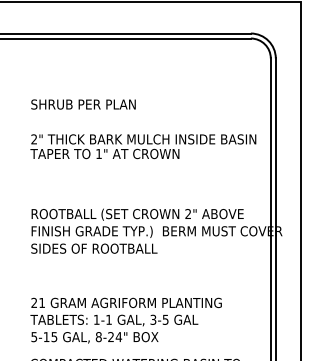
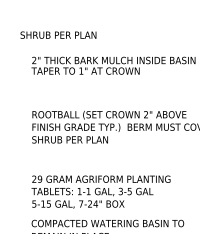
text: (83, 104) -> (58, 35), moved
text: (98, 248) -> (80, 139), SIDES OF ROOTBALL -> SHRUB PER PLAN
text: (42, 302) -> (40, 178), 21 -> 29
text: (98, 337) -> (80, 204), 8-24" -> 7-24"

